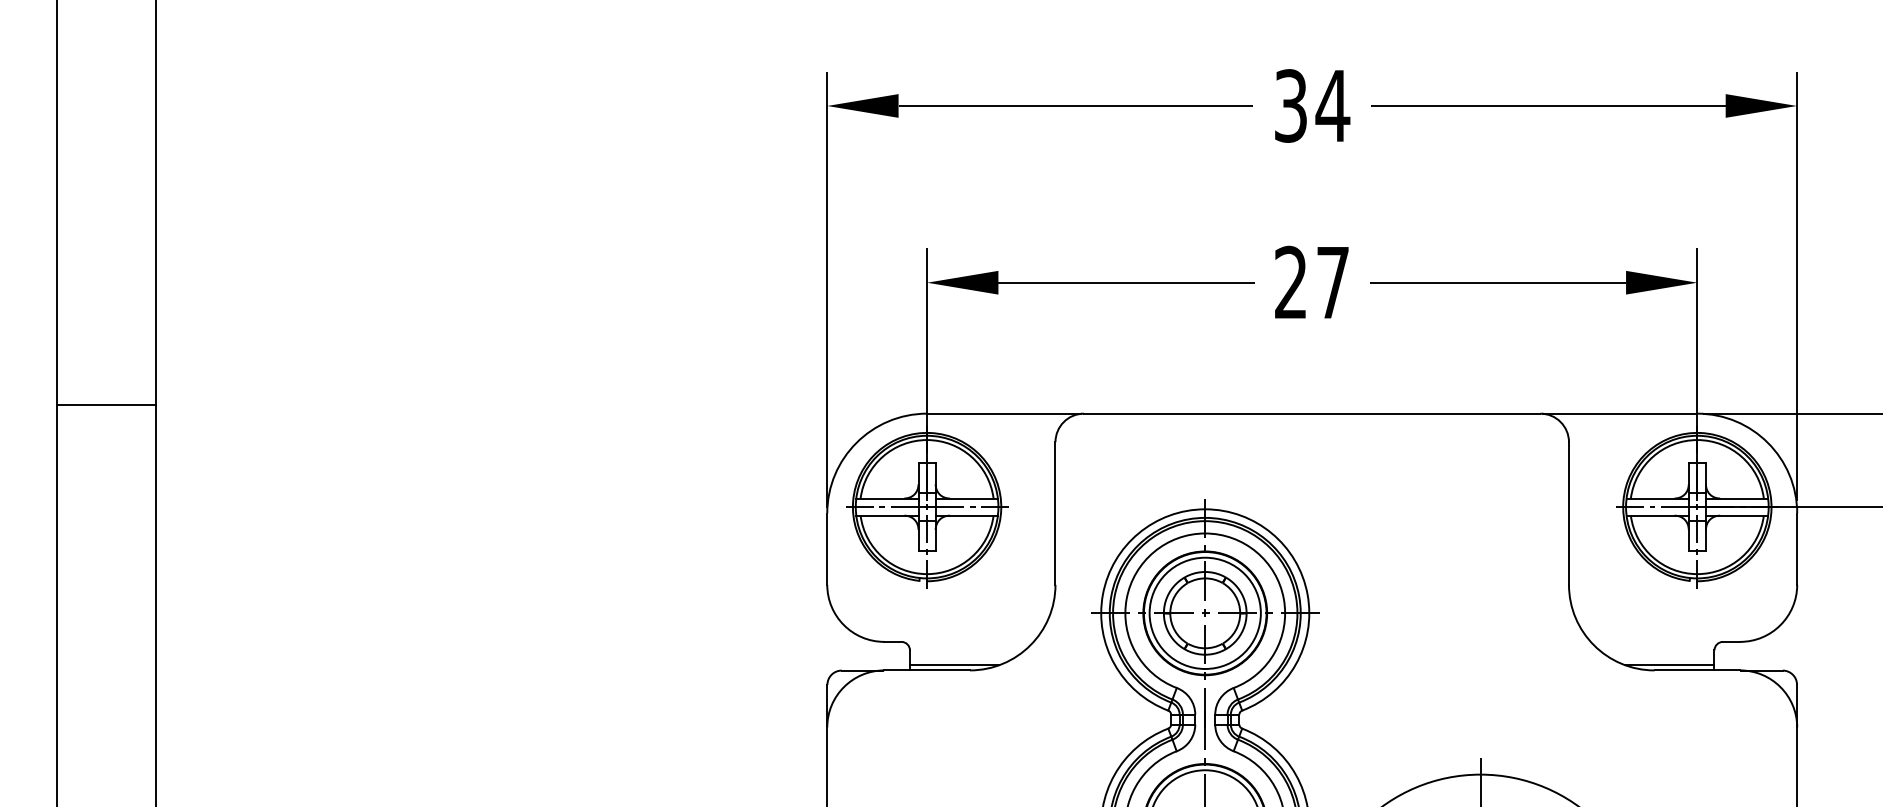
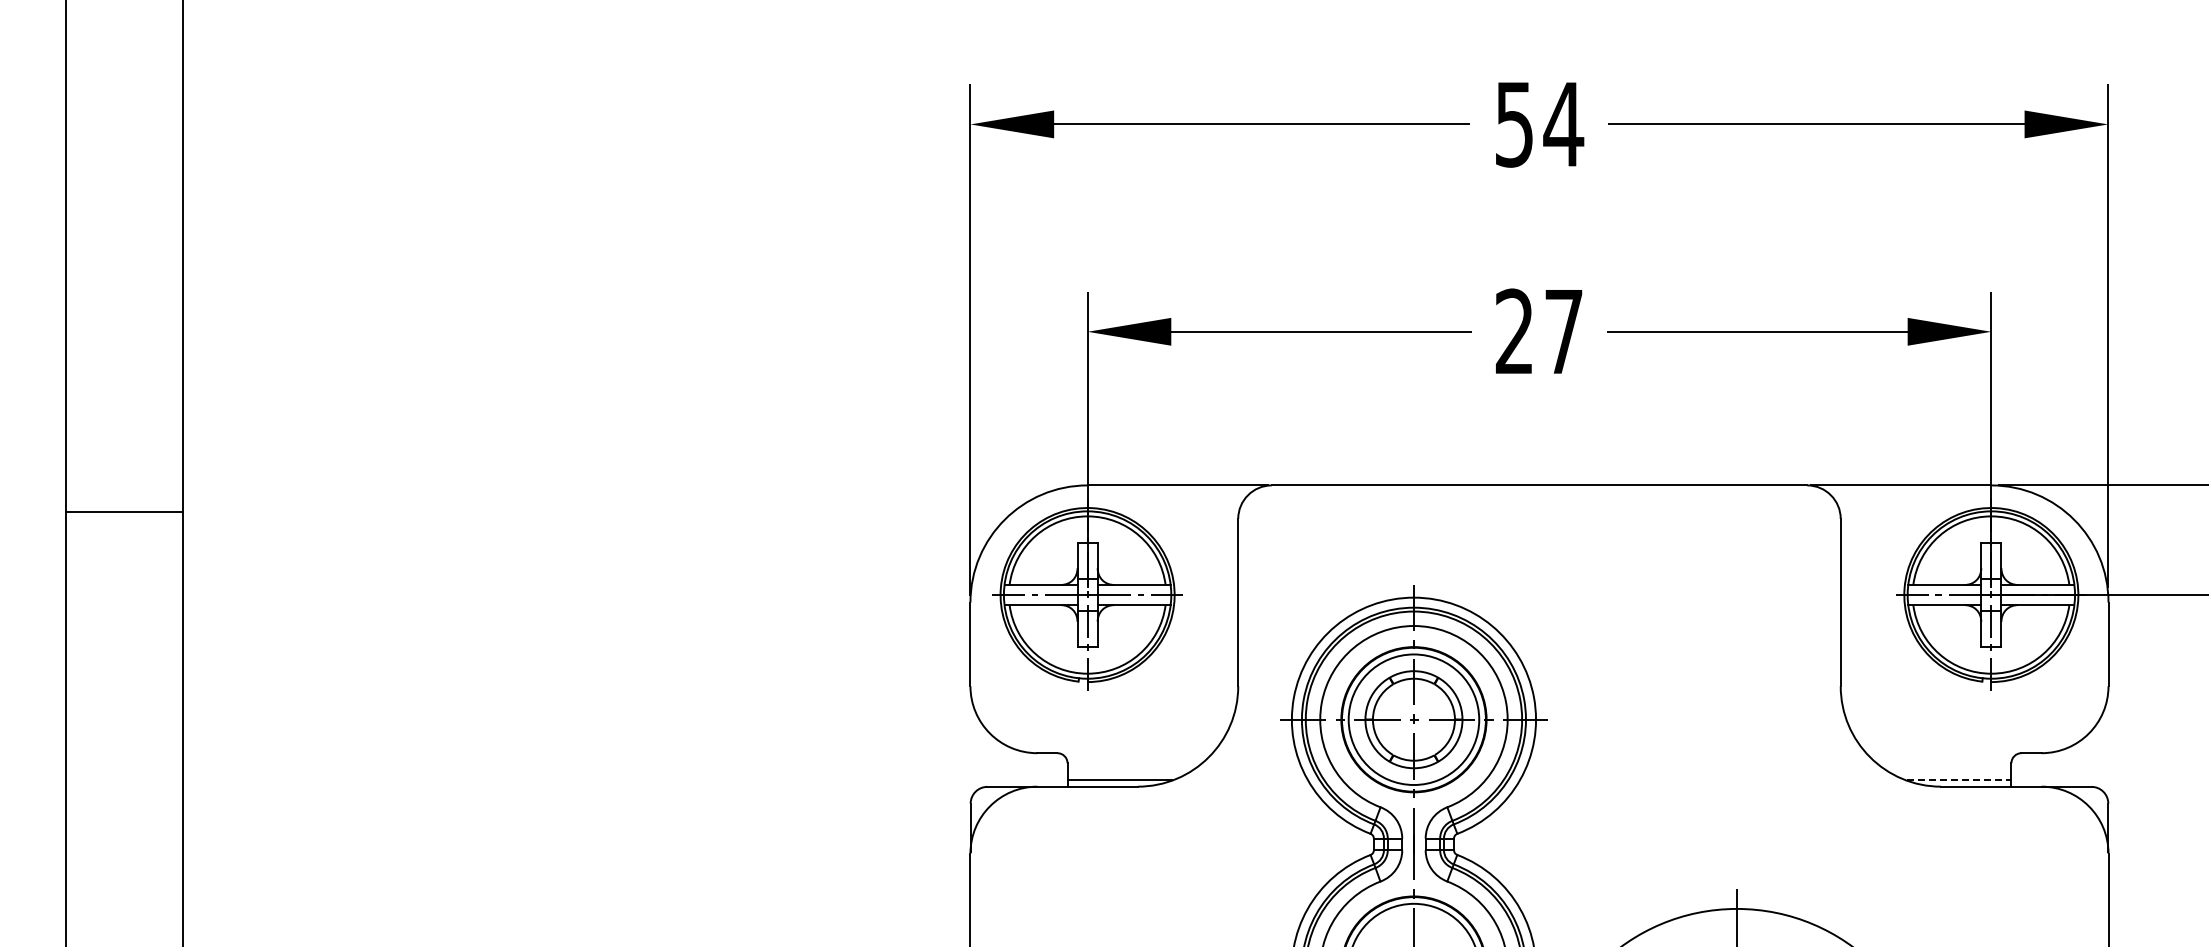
text: (1290, 106) -> (1514, 124), 34 -> 54
line: (106, 405) -> (124, 512), moved
line: (1670, 664) -> (1959, 779), solid -> dashed

